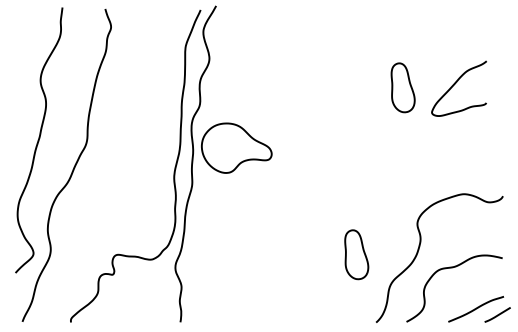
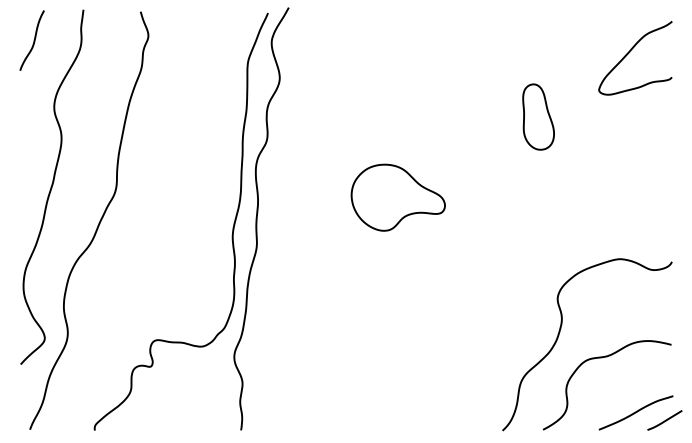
curve: (25, 30) -> (33, 40), added
curve: (455, 84) -> (630, 52), moved
part: (236, 148) -> (397, 197), moved
part: (356, 254) -> (476, 339), removed

